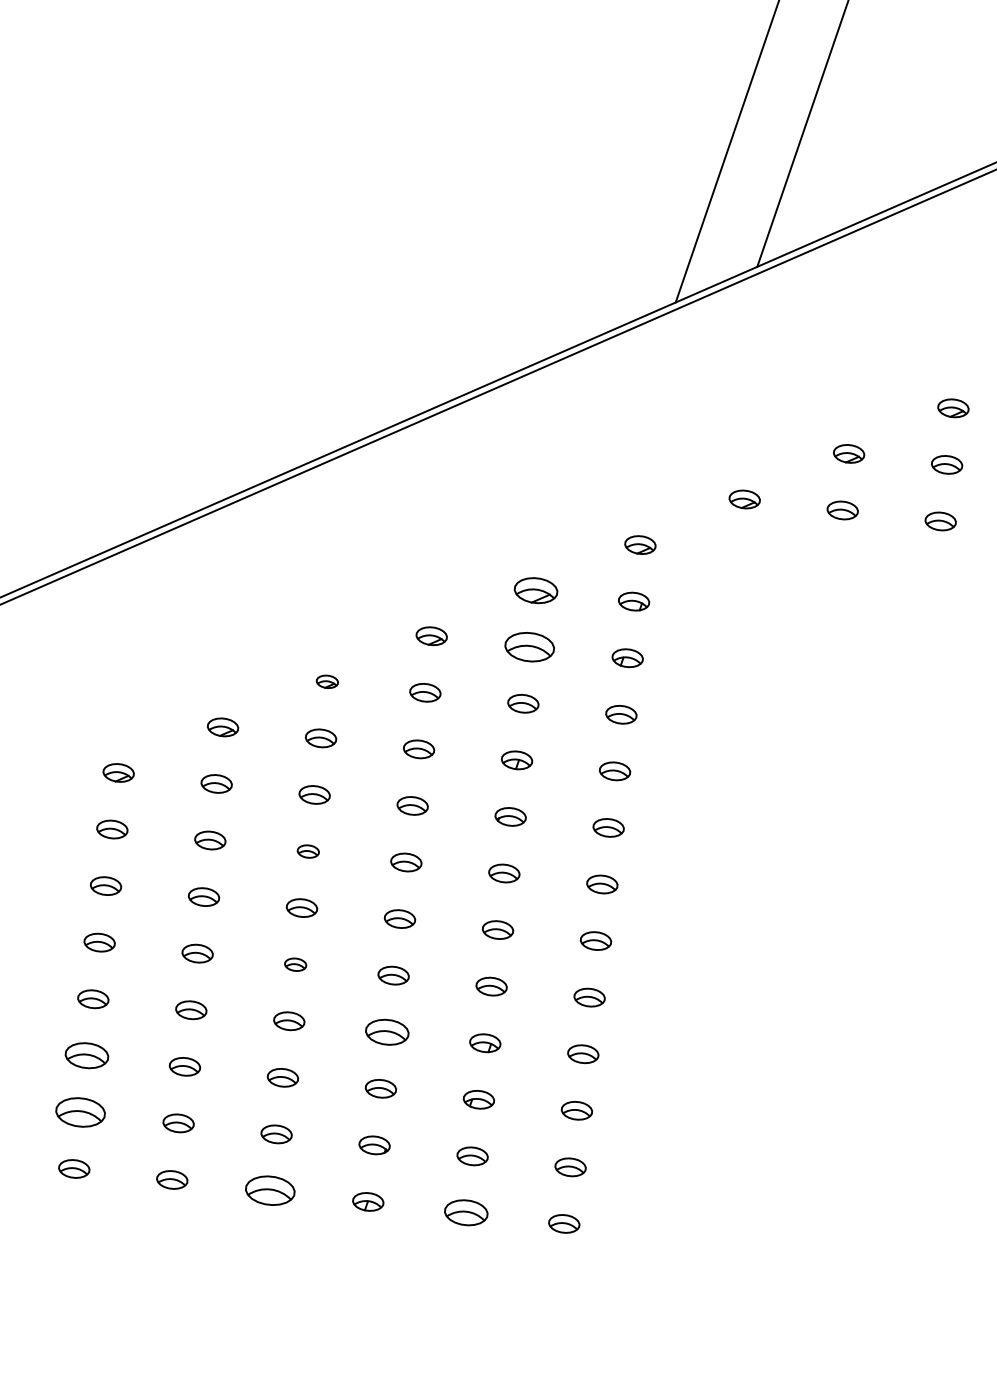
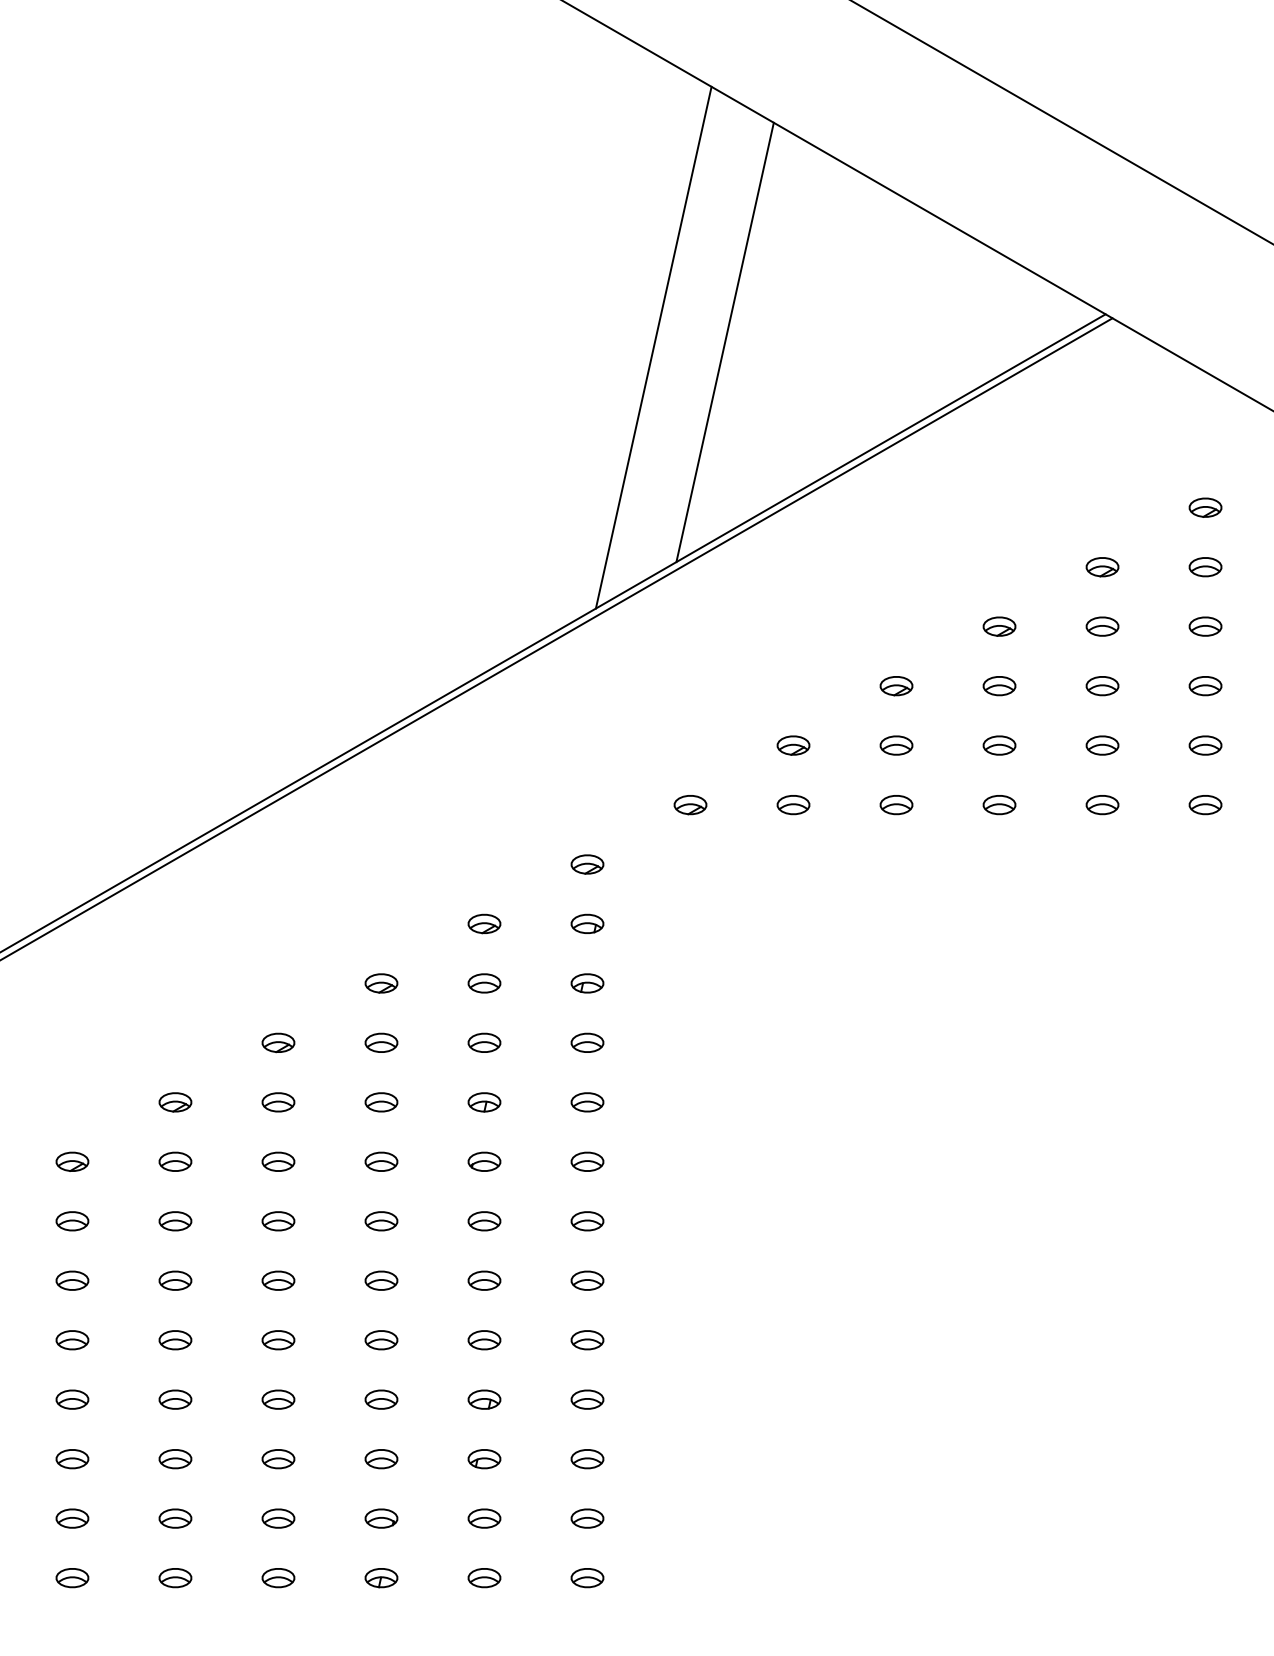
part: (536, 590) -> (484, 923), size x0.71
part: (529, 647) -> (484, 983), size x0.62
part: (327, 681) -> (278, 1042), size x1.43
part: (308, 851) -> (278, 1221), size x1.43
part: (295, 964) -> (278, 1340), size x1.43
part: (387, 1032) -> (381, 1399), size x0.71
part: (86, 1056) -> (72, 1459), size x0.71
part: (80, 1112) -> (72, 1518), size x0.62
part: (270, 1191) -> (278, 1578), size x0.62
part: (466, 1213) -> (484, 1578), size x0.71

